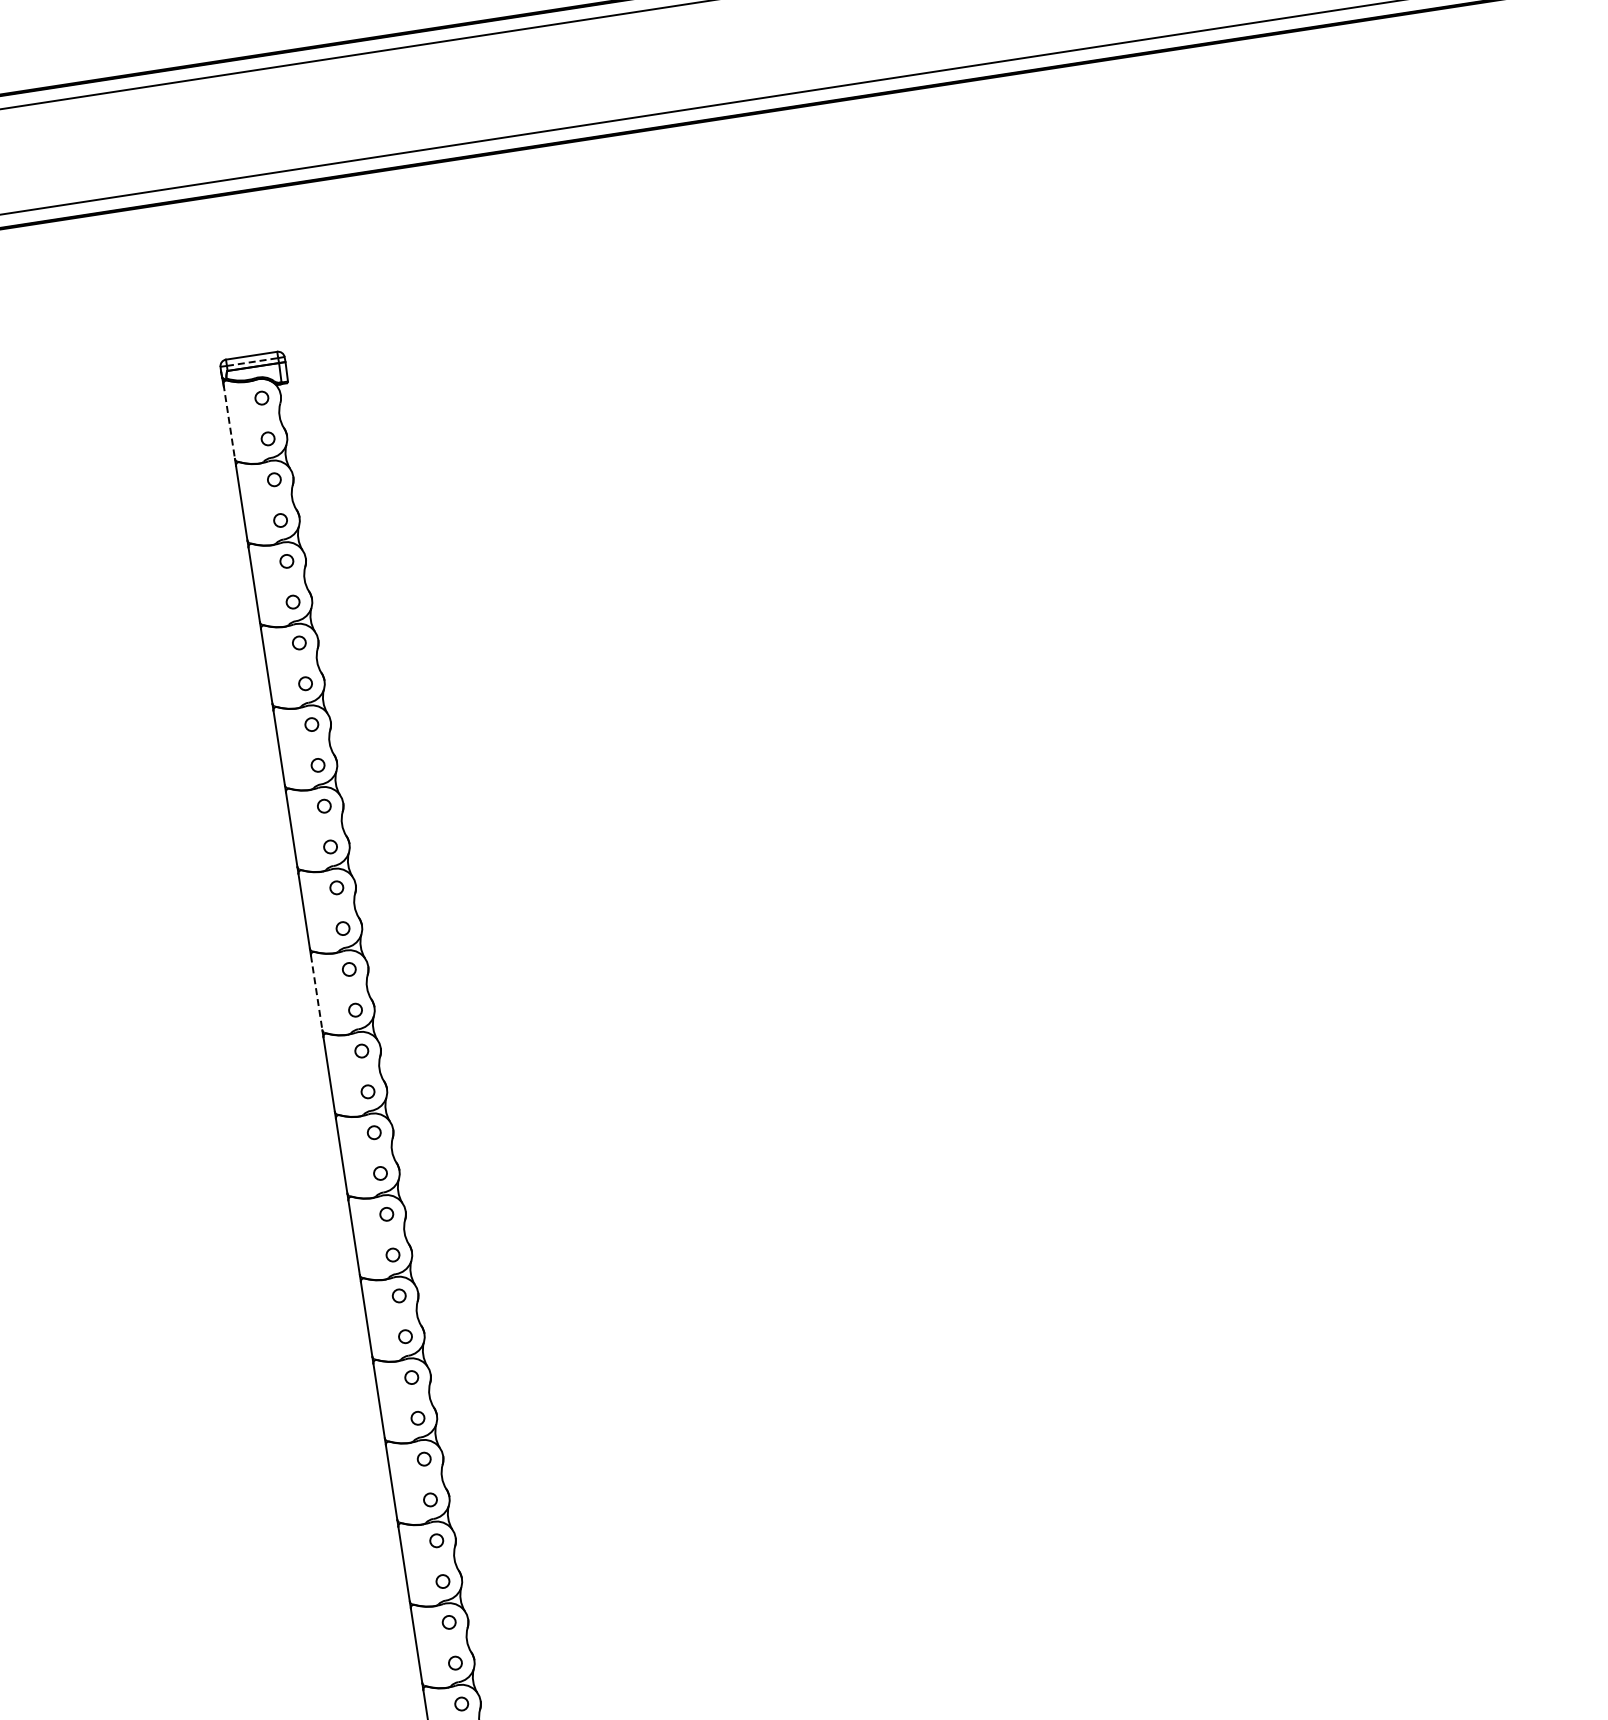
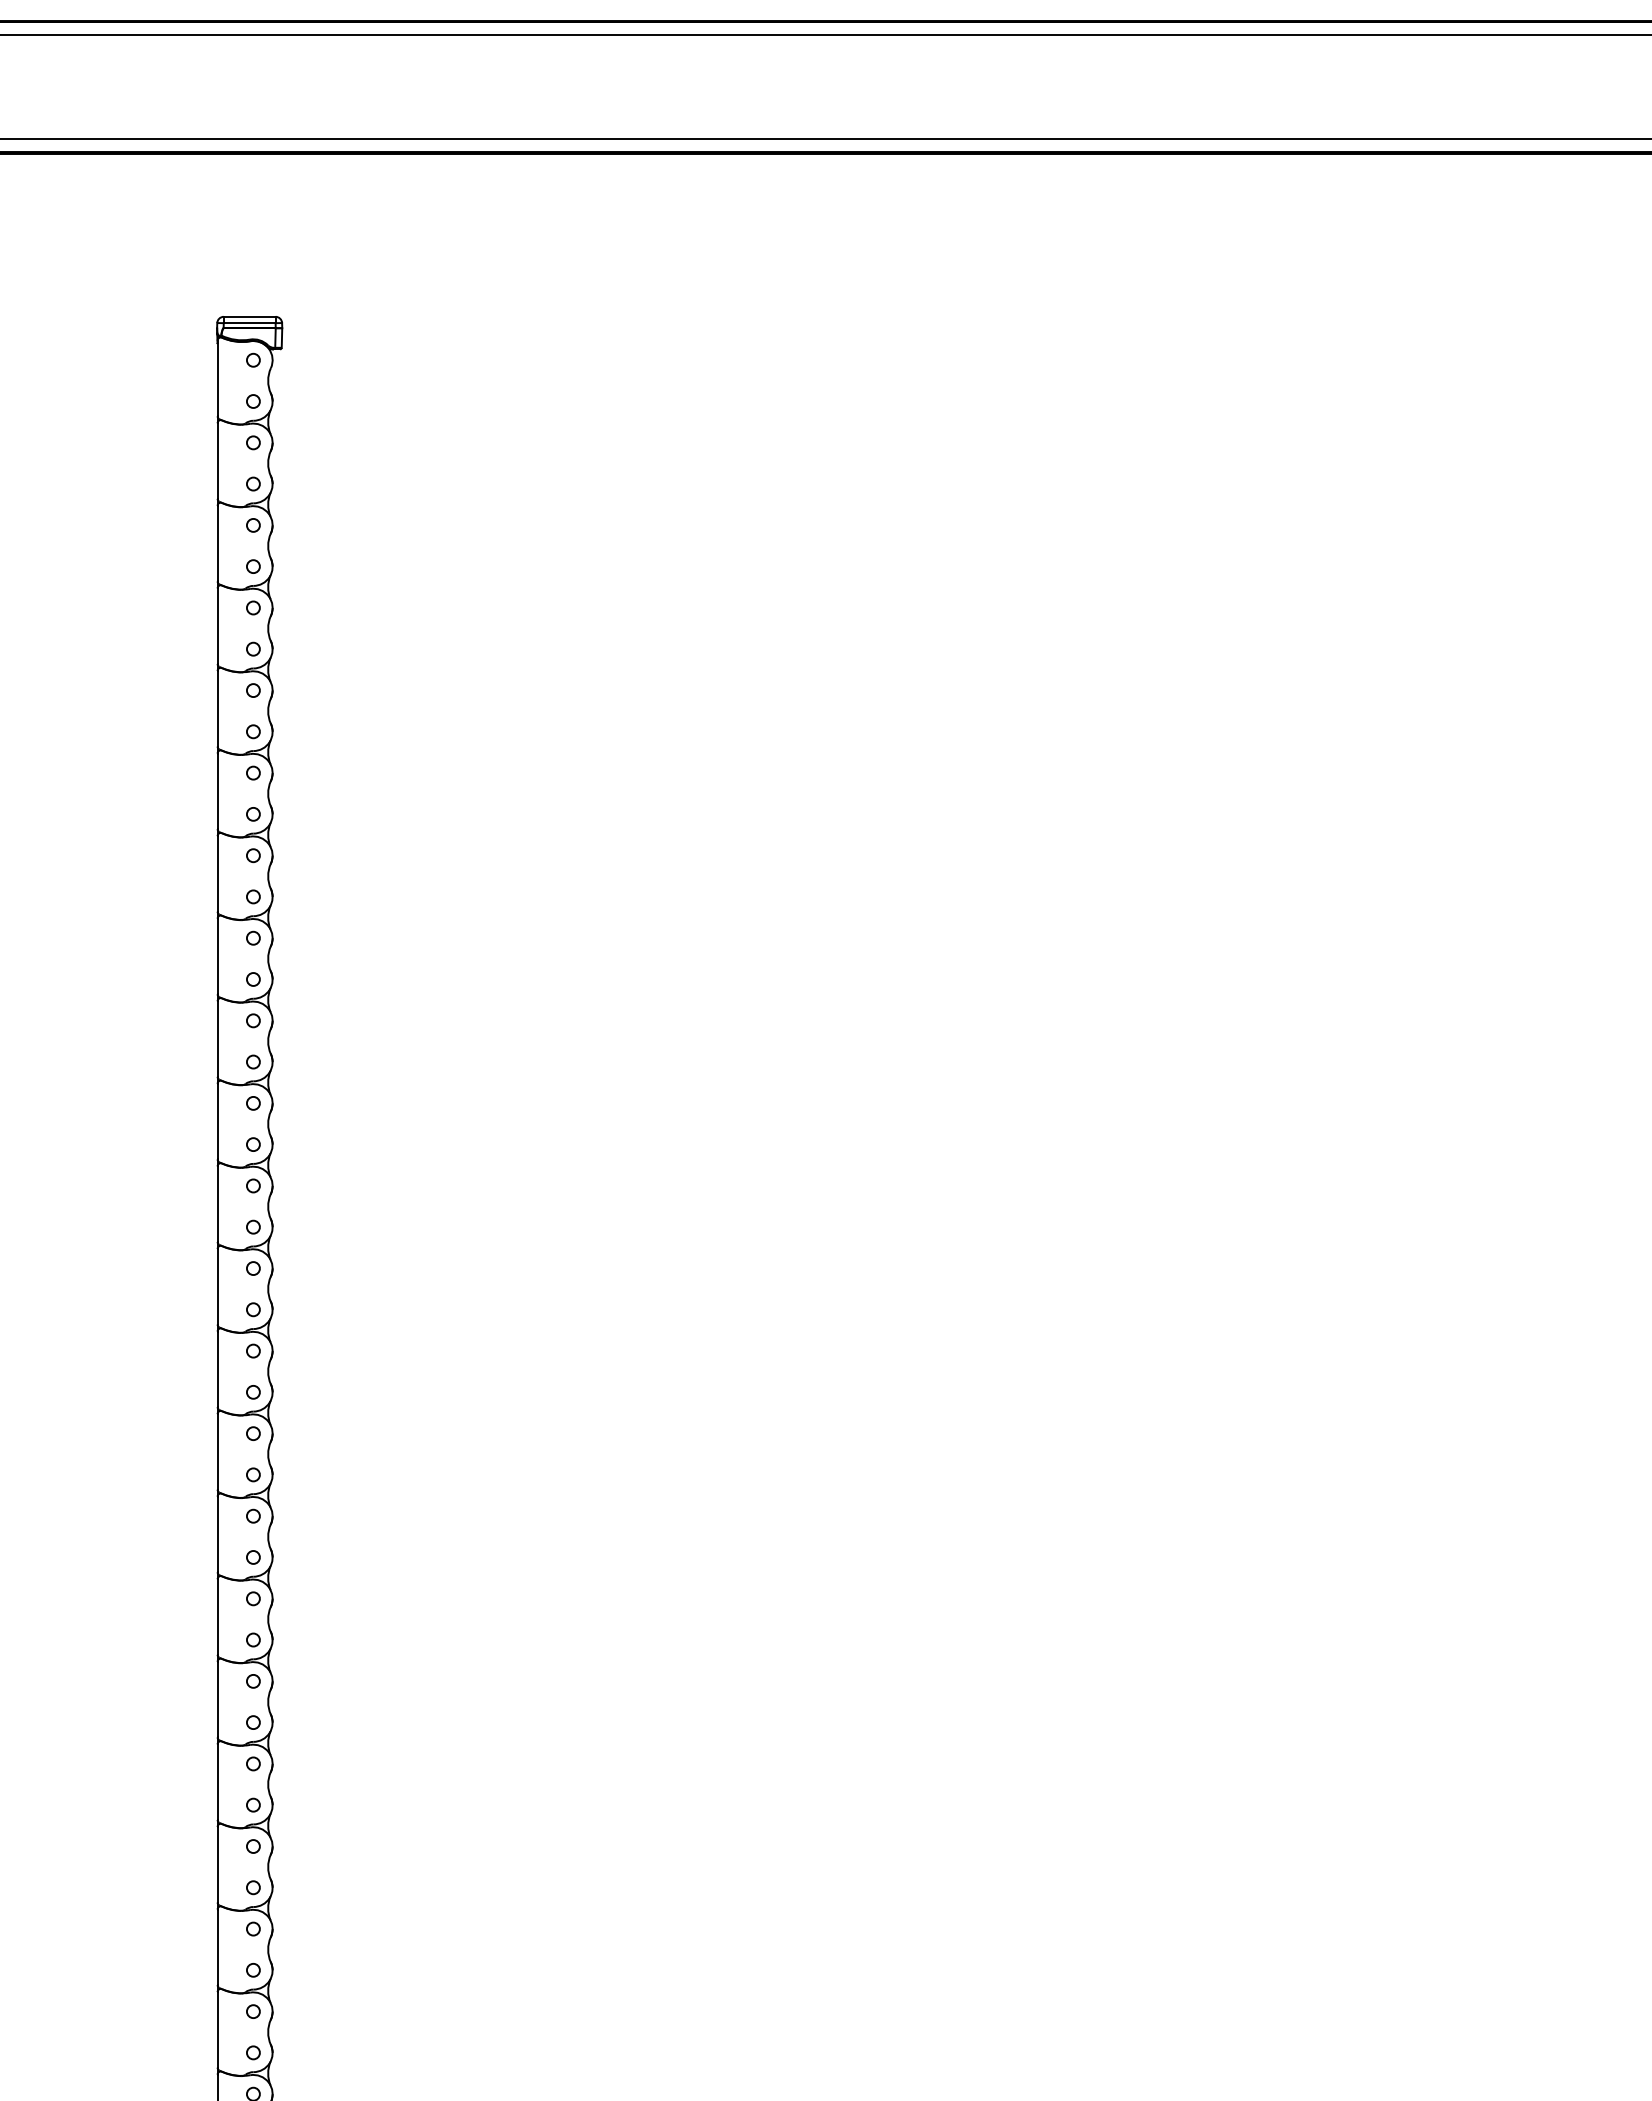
line: (252, 362) -> (249, 323), dashed -> solid
line: (229, 421) -> (217, 378), dashed -> solid
line: (316, 992) -> (217, 956), dashed -> solid

